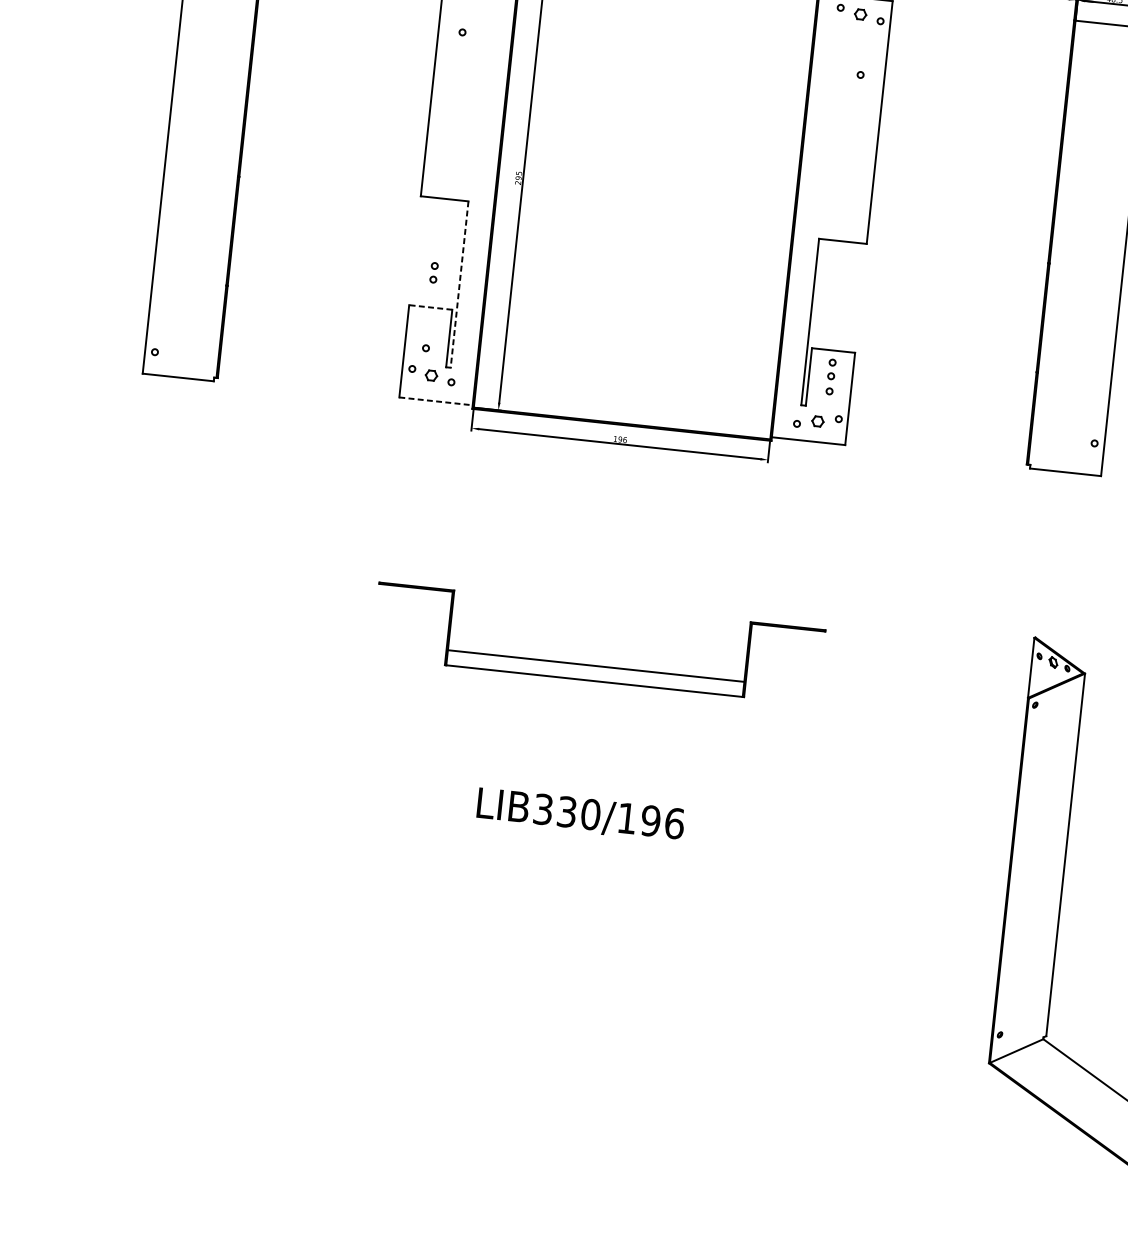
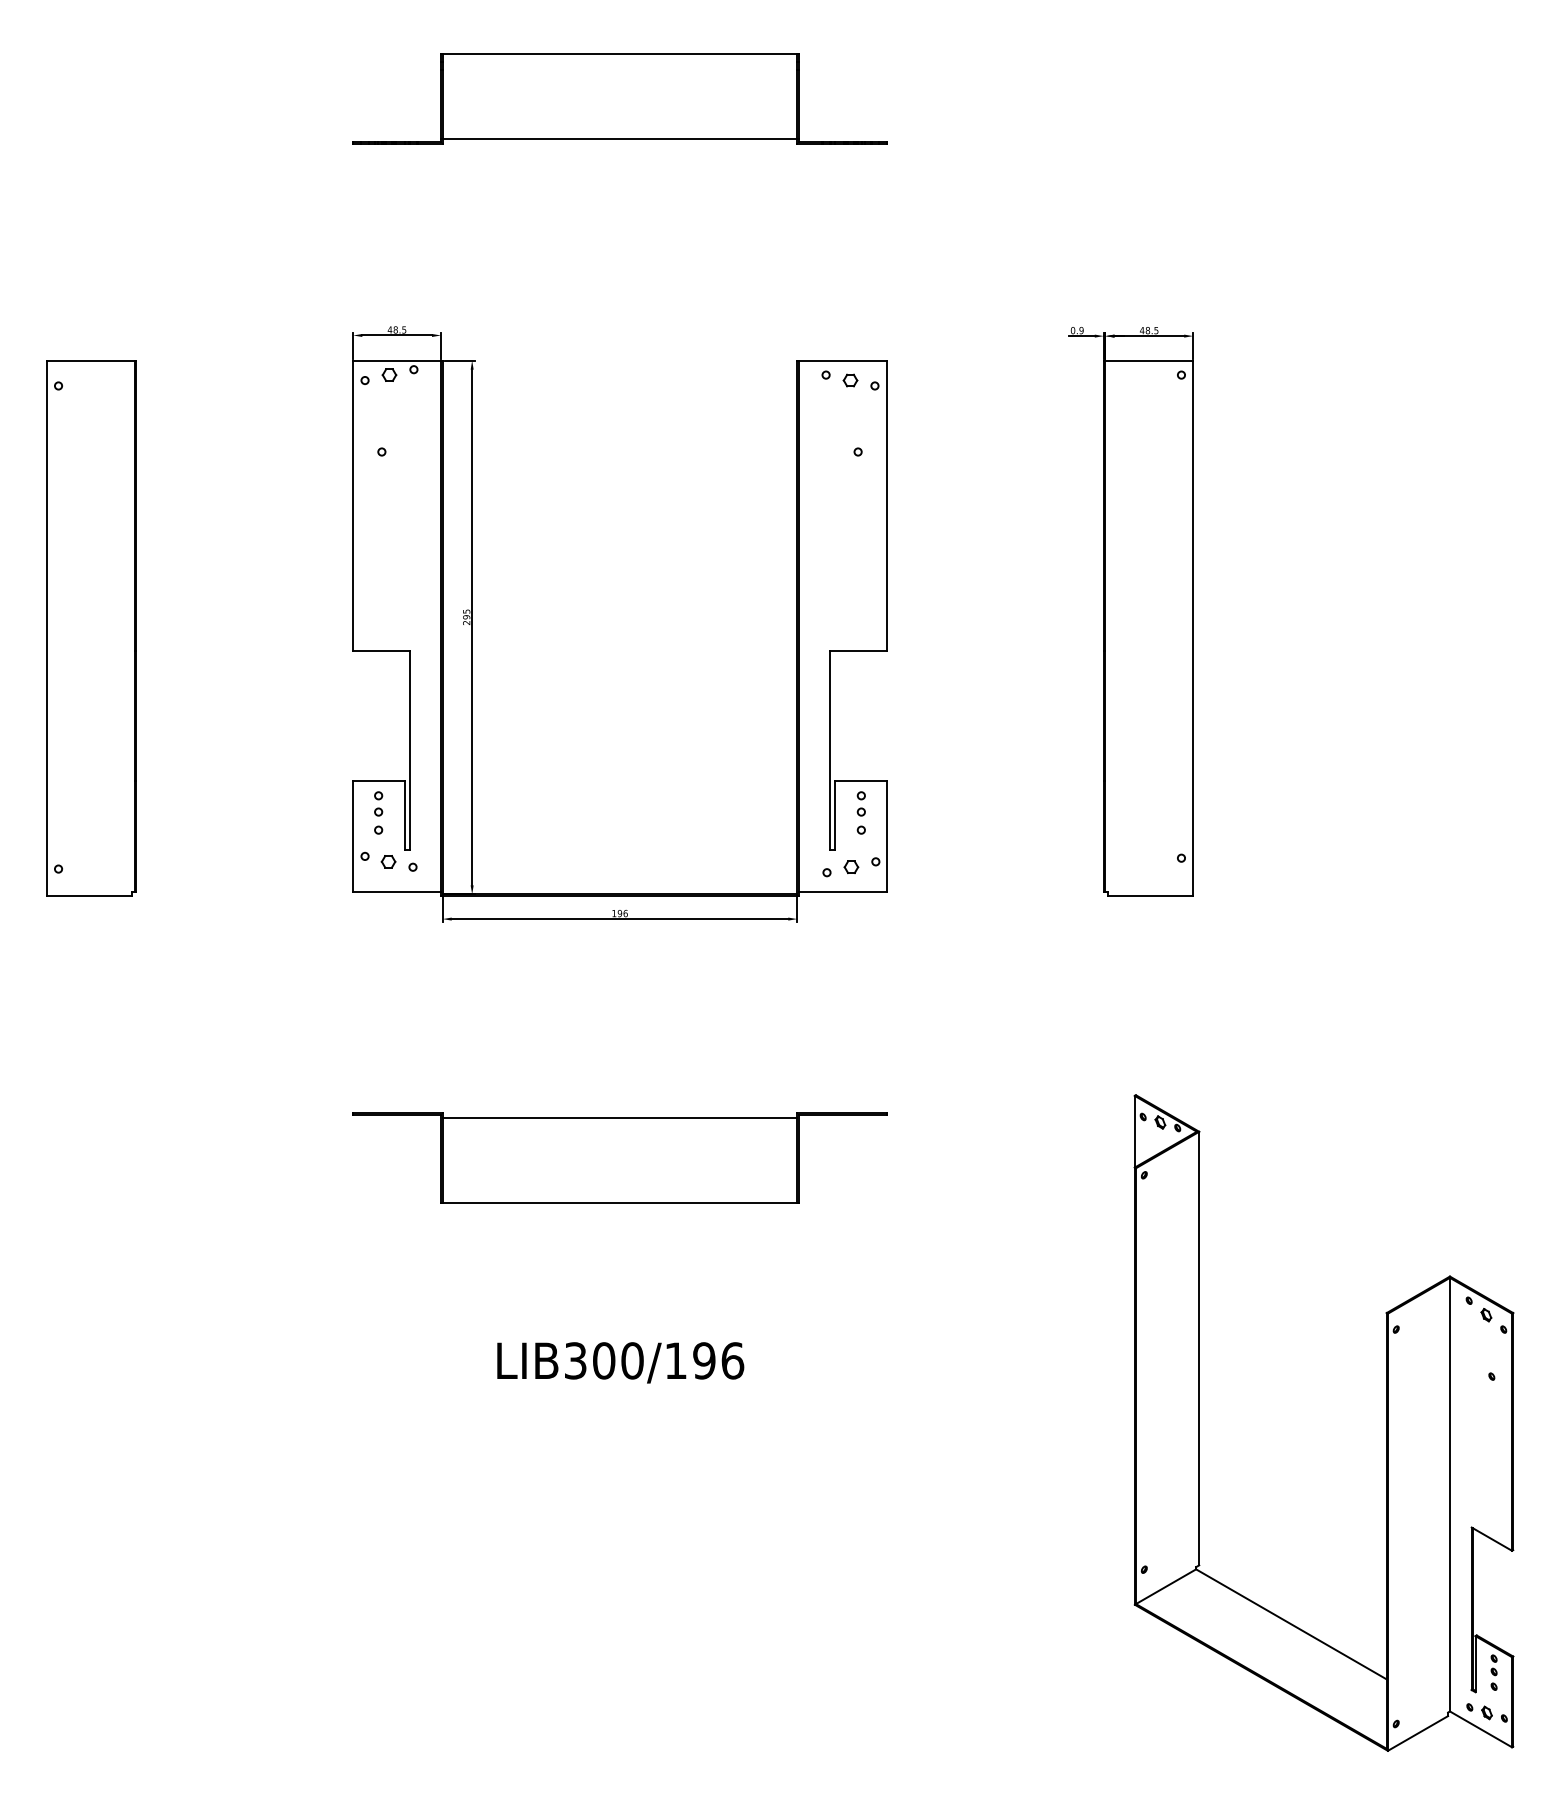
part: (434, 272) -> (378, 803), moved
line: (459, 284) -> (410, 750), dashed -> solid
line: (431, 307) -> (379, 781), dashed -> solid
line: (436, 401) -> (397, 891), dashed -> solid
line: (595, 665) -> (619, 1117), moved
text: (567, 811) -> (604, 1360), LIB330/196 -> LIB300/196

